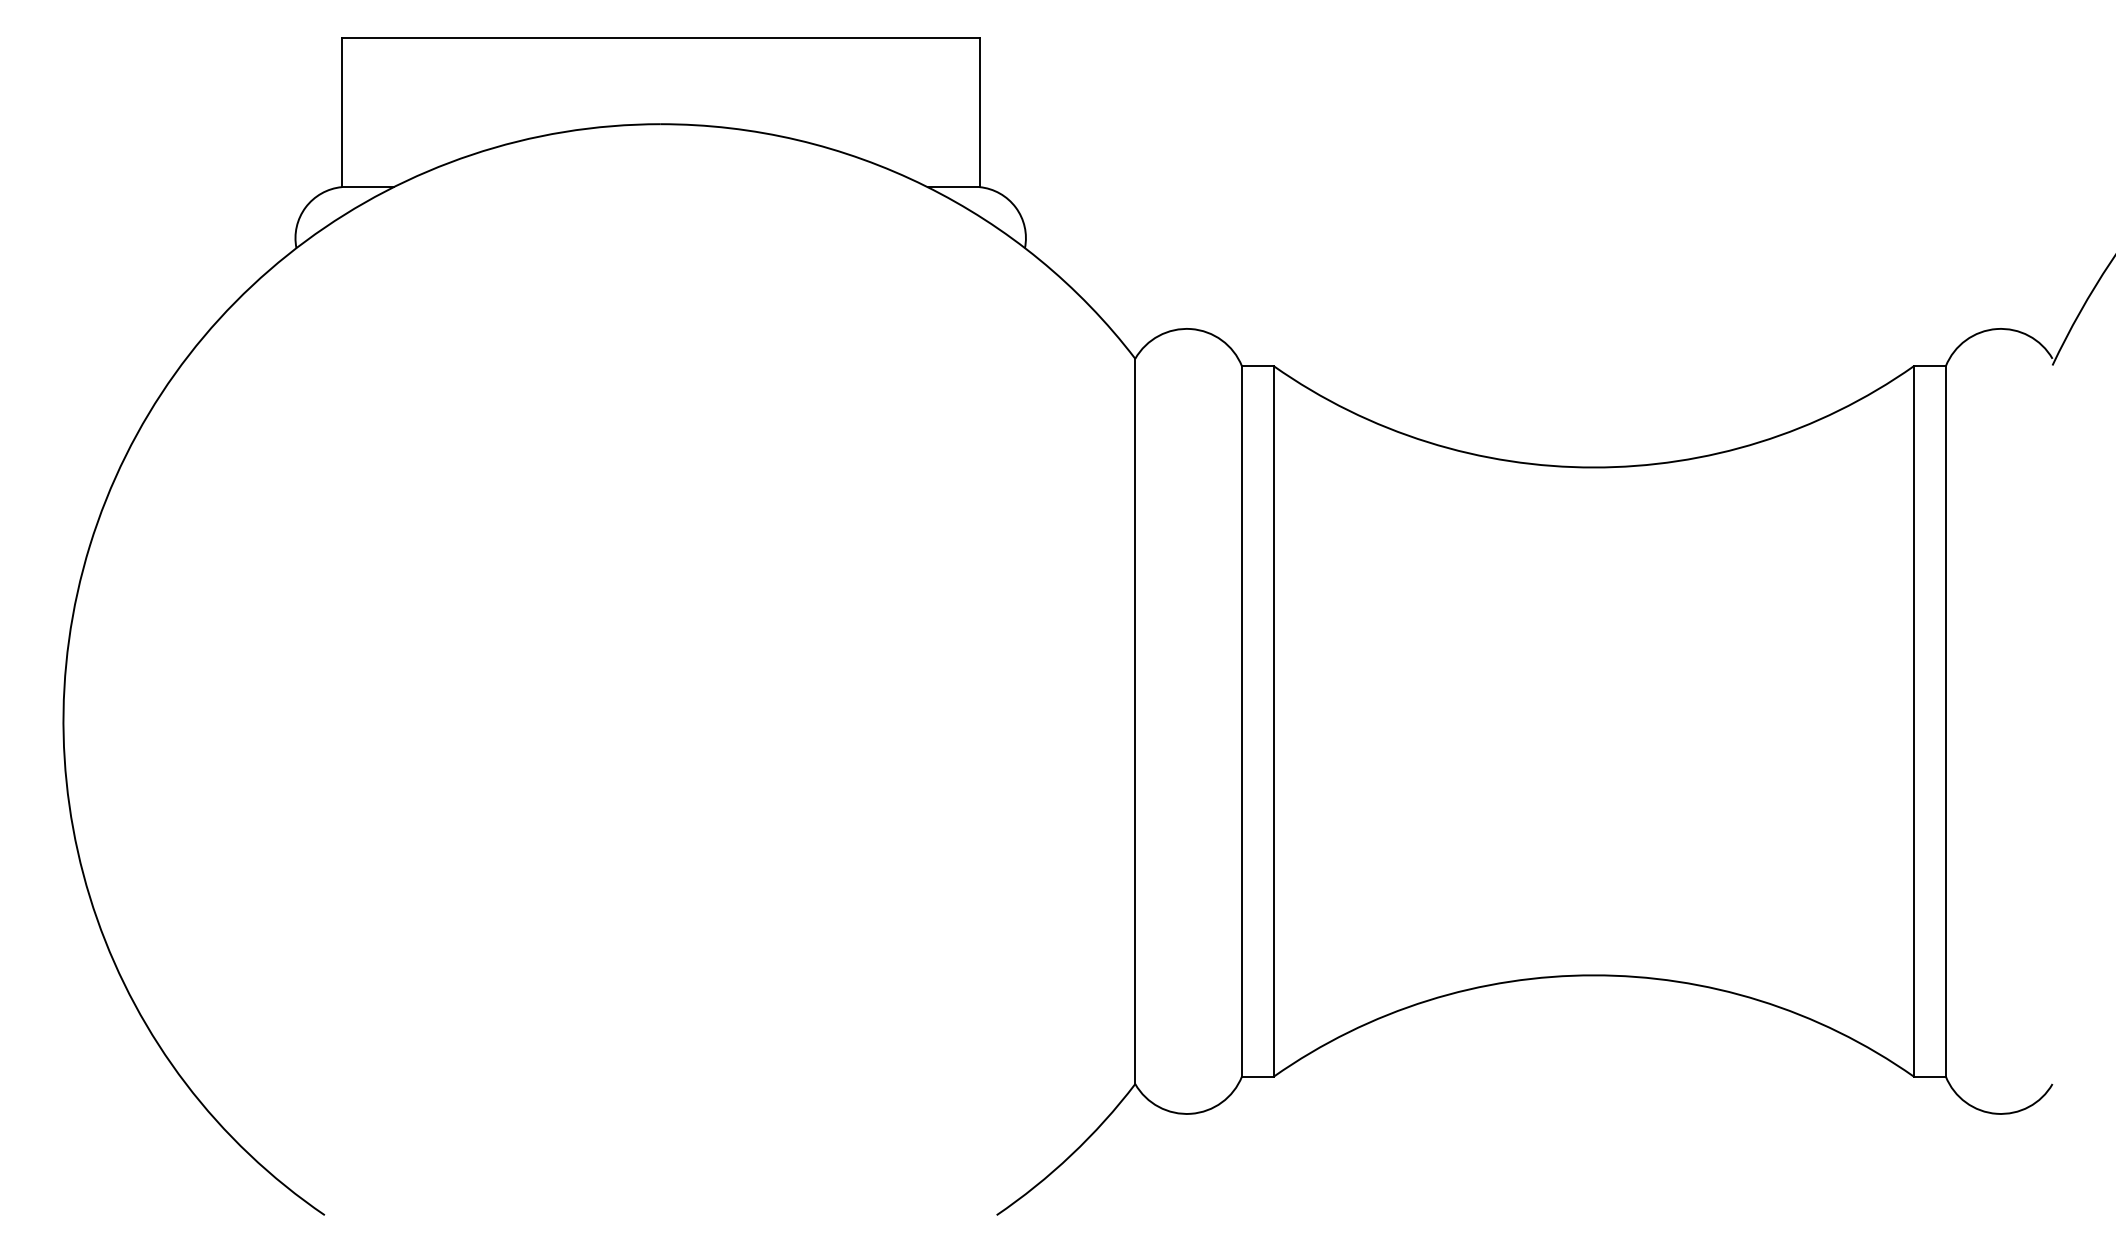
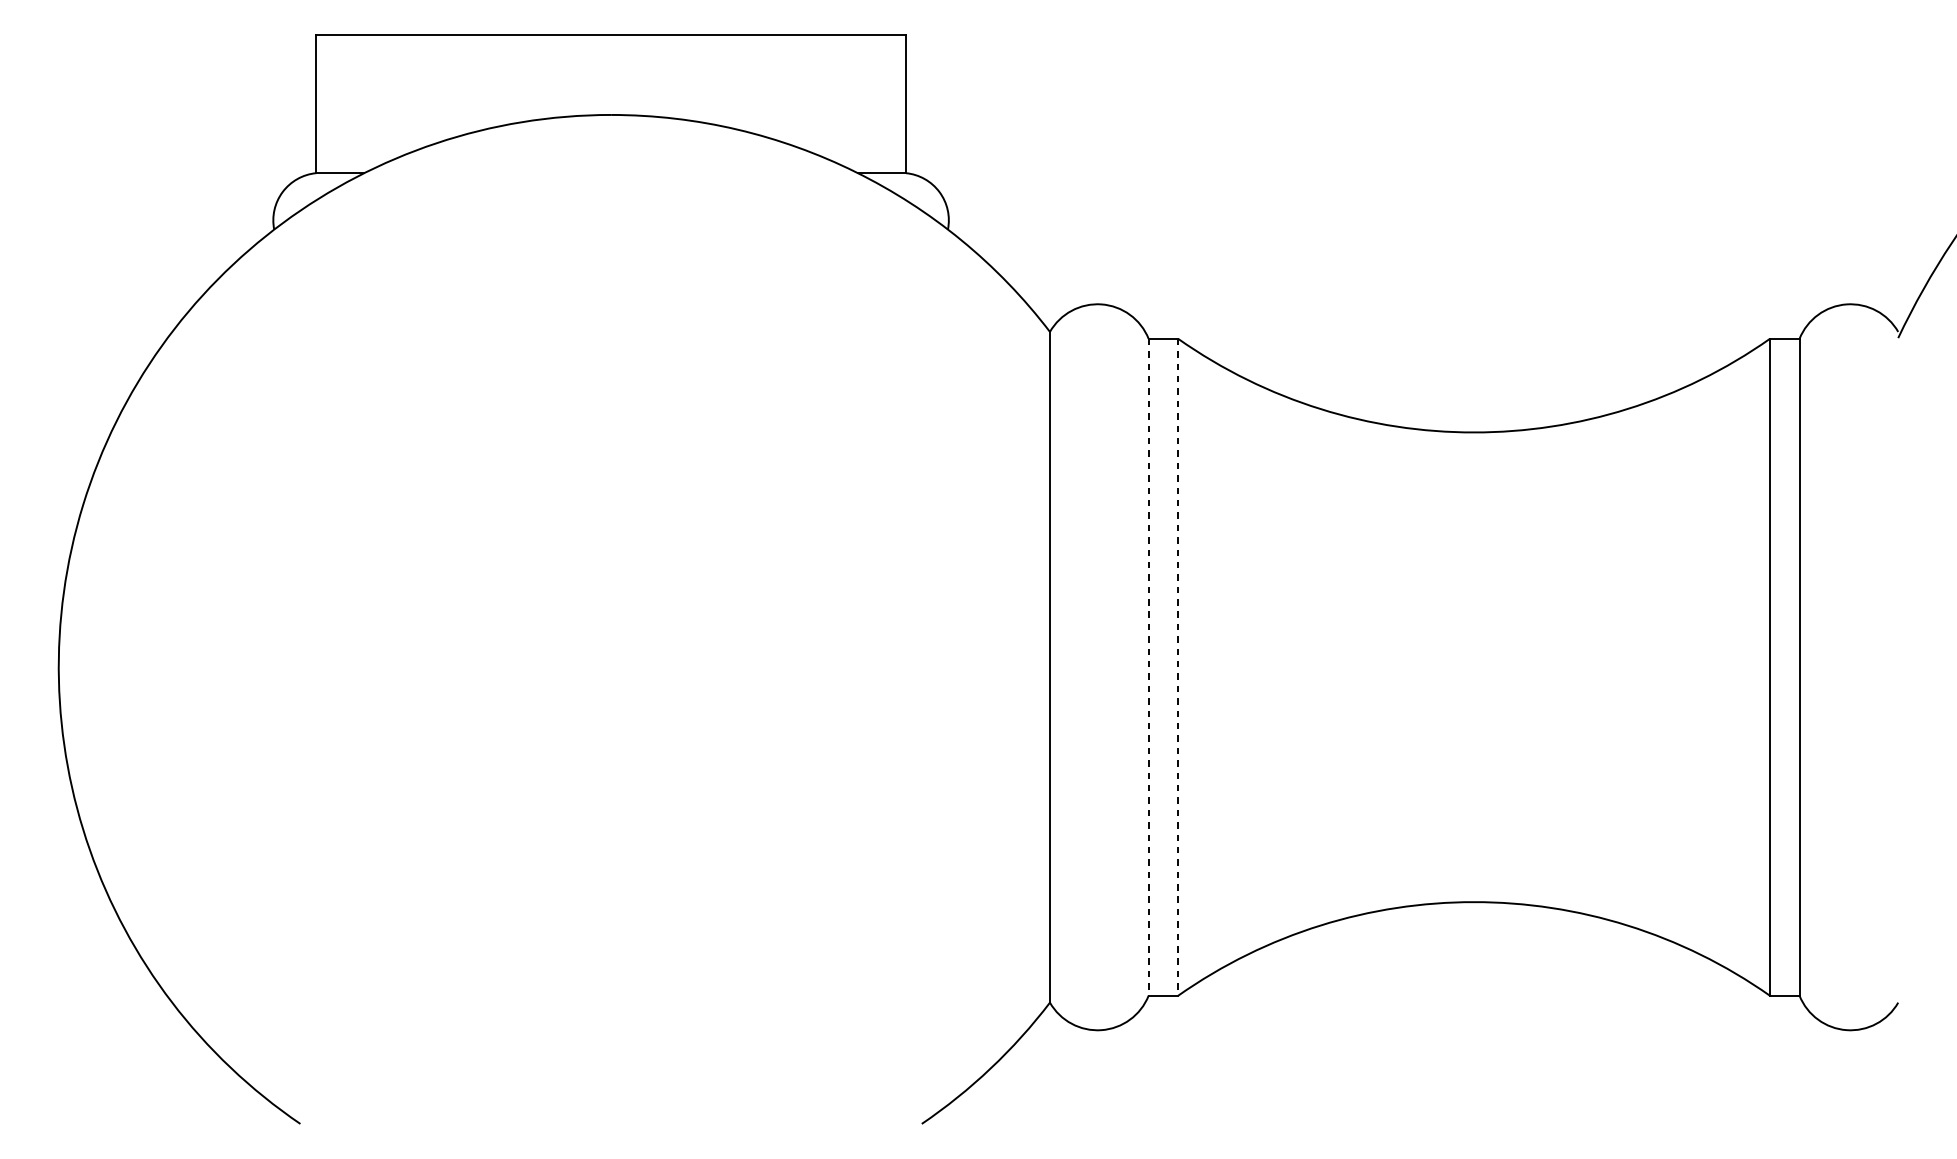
line: (1241, 721) -> (1148, 667), solid -> dashed
line: (1273, 721) -> (1177, 667), solid -> dashed

